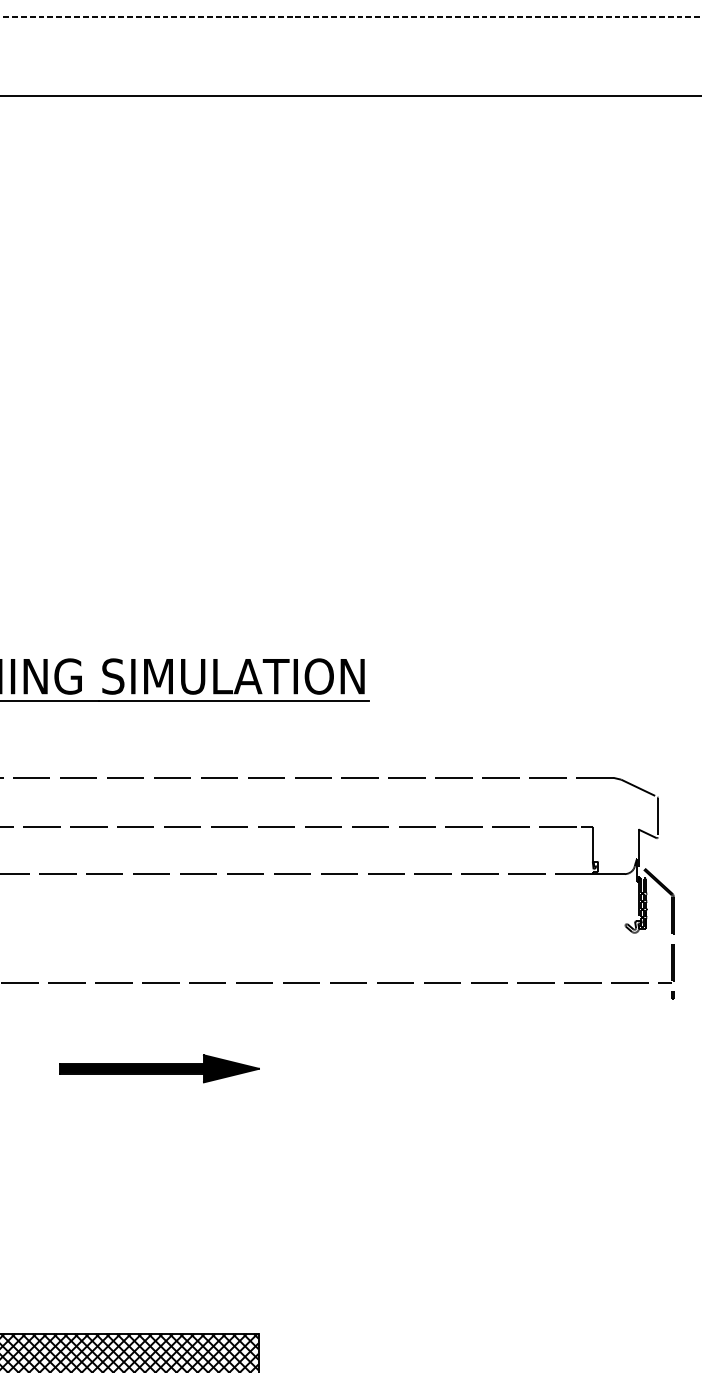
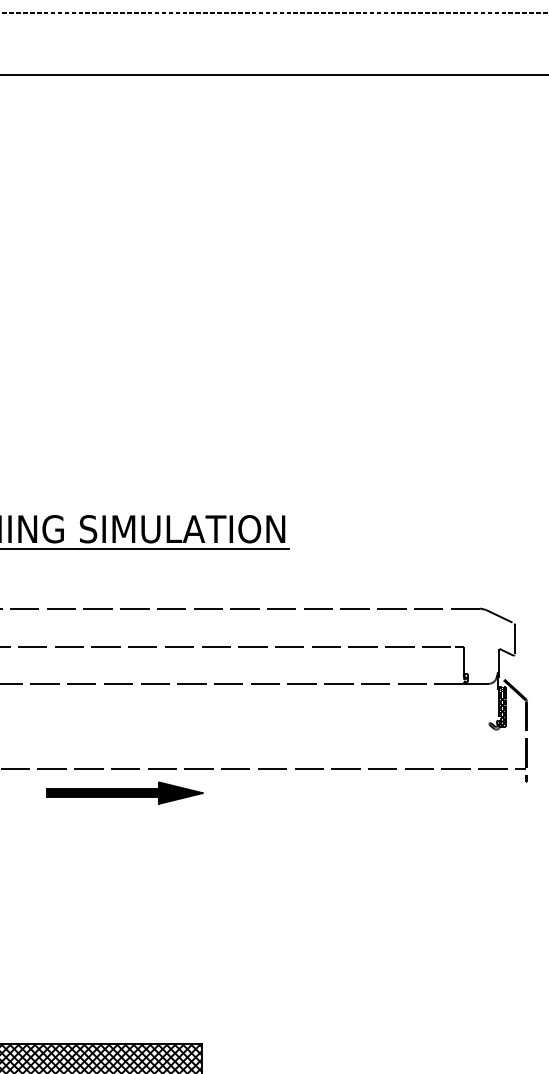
part: (159, 1068) -> (124, 792), moved

